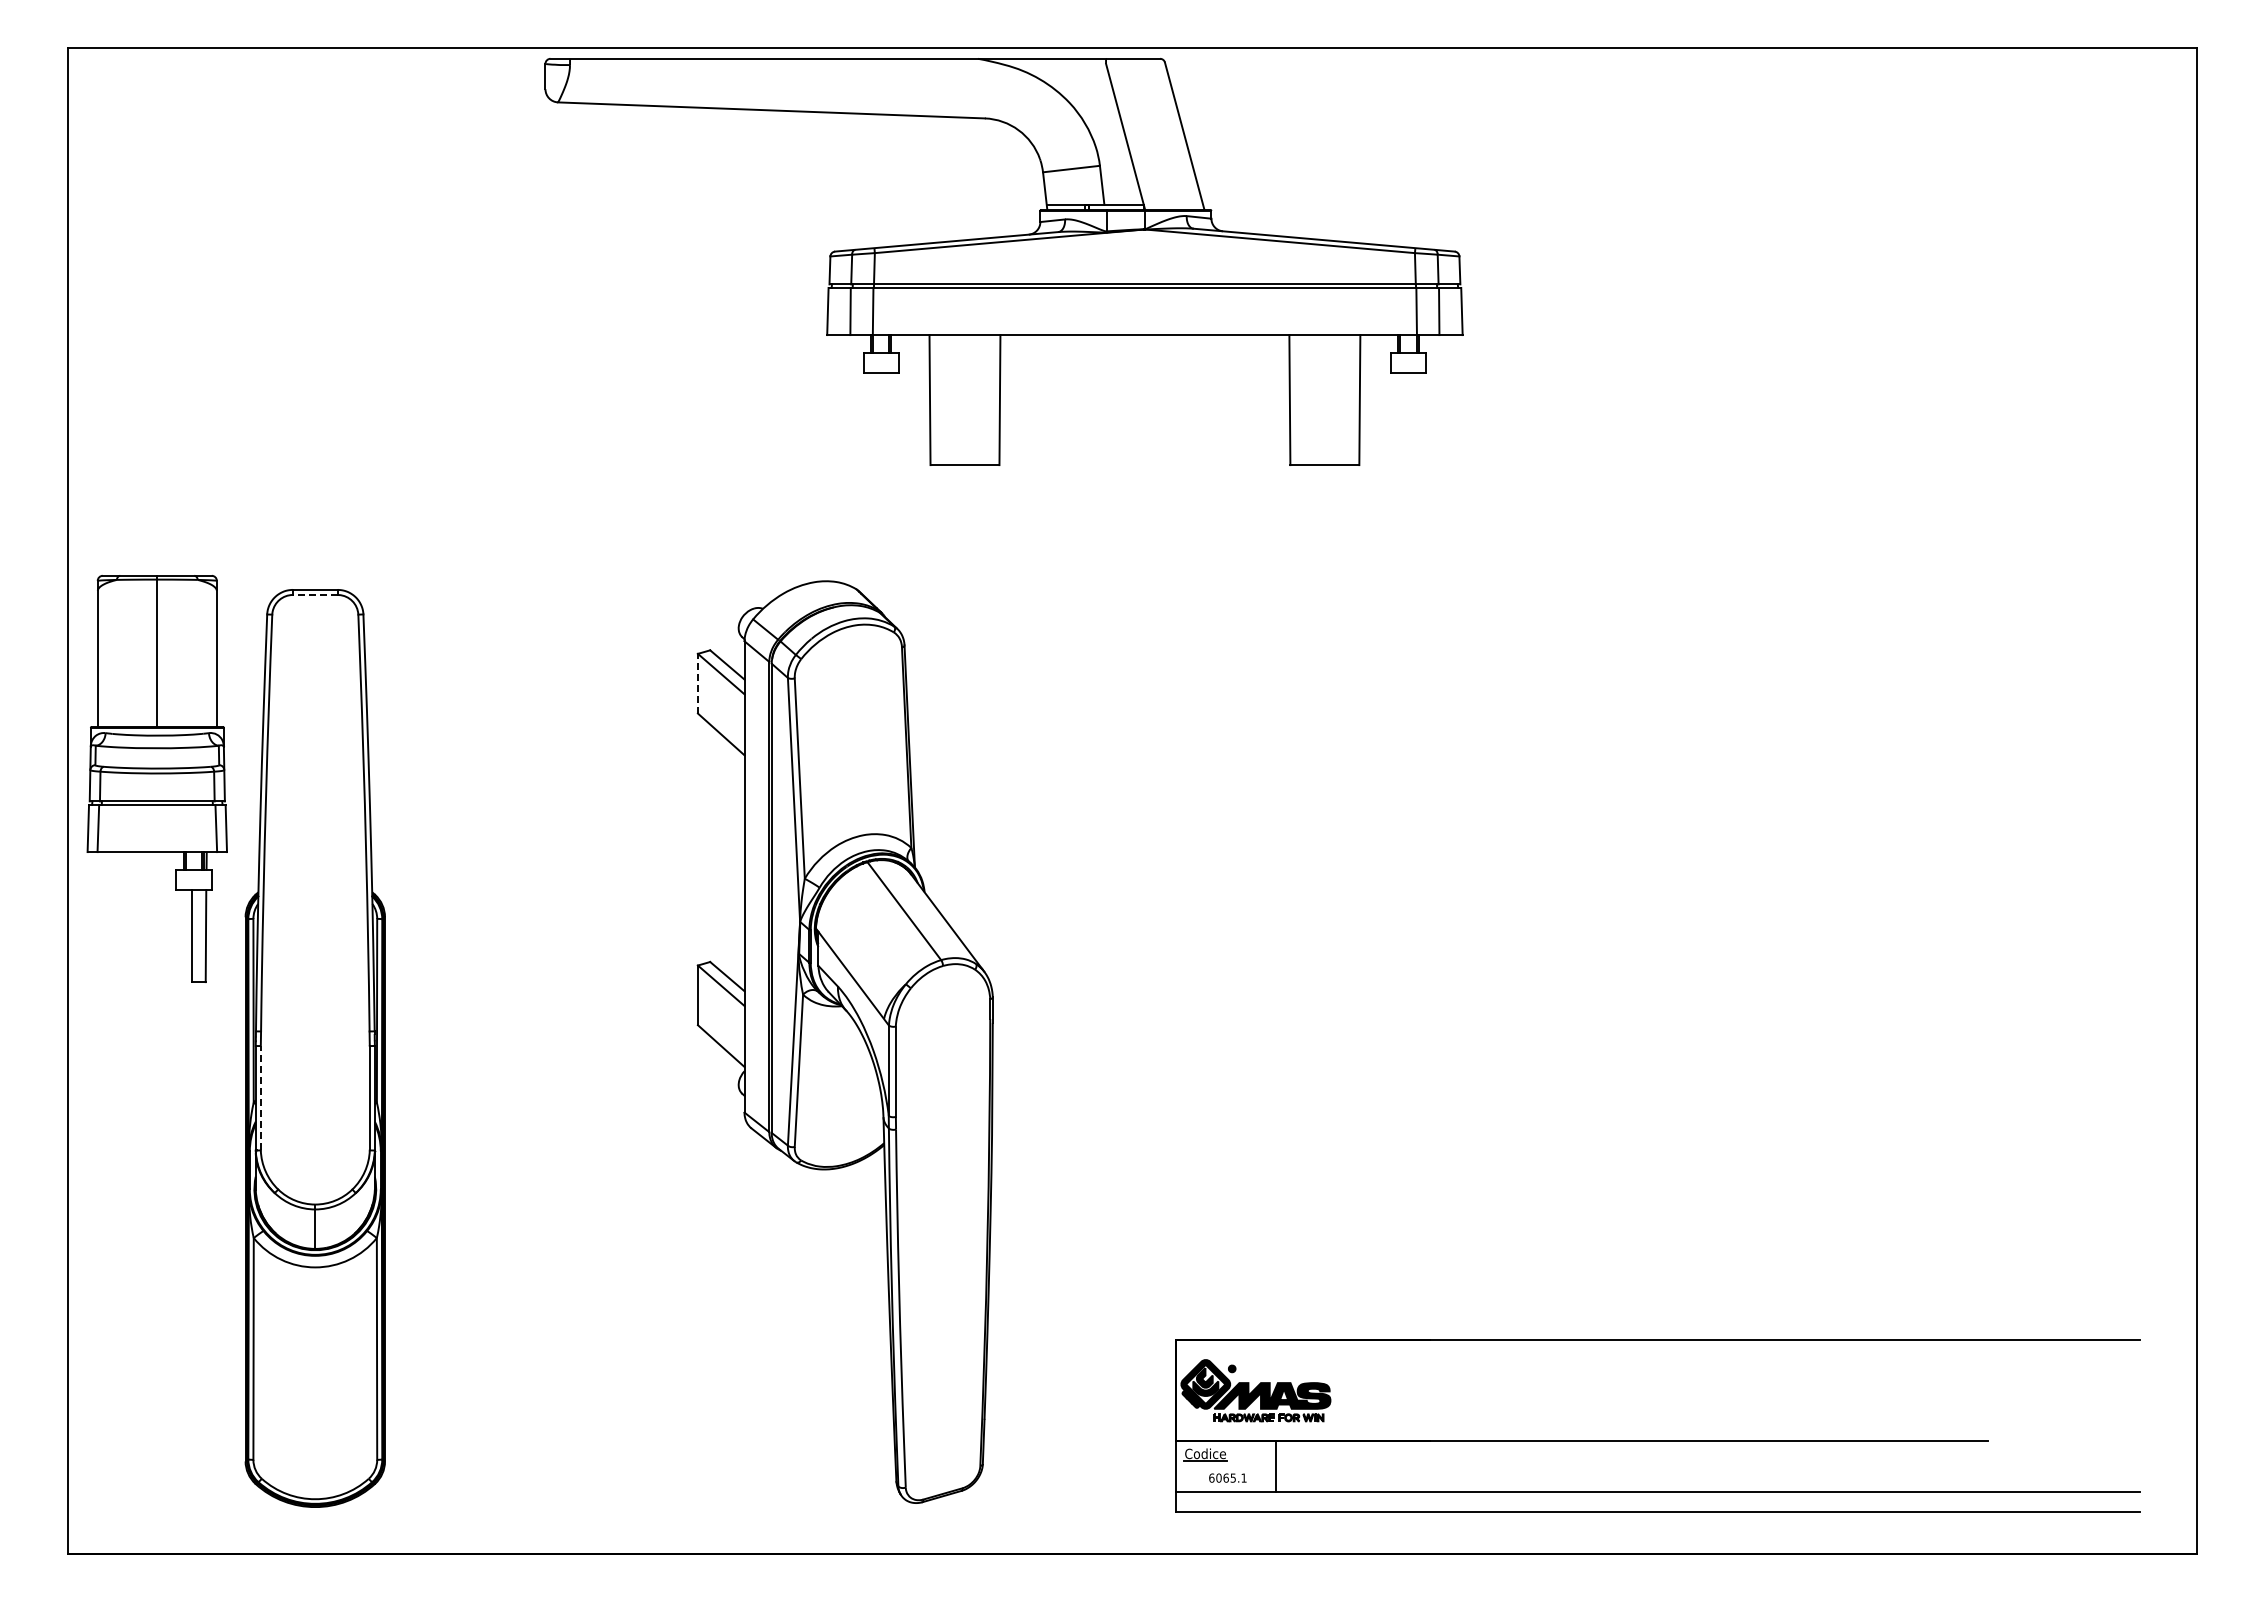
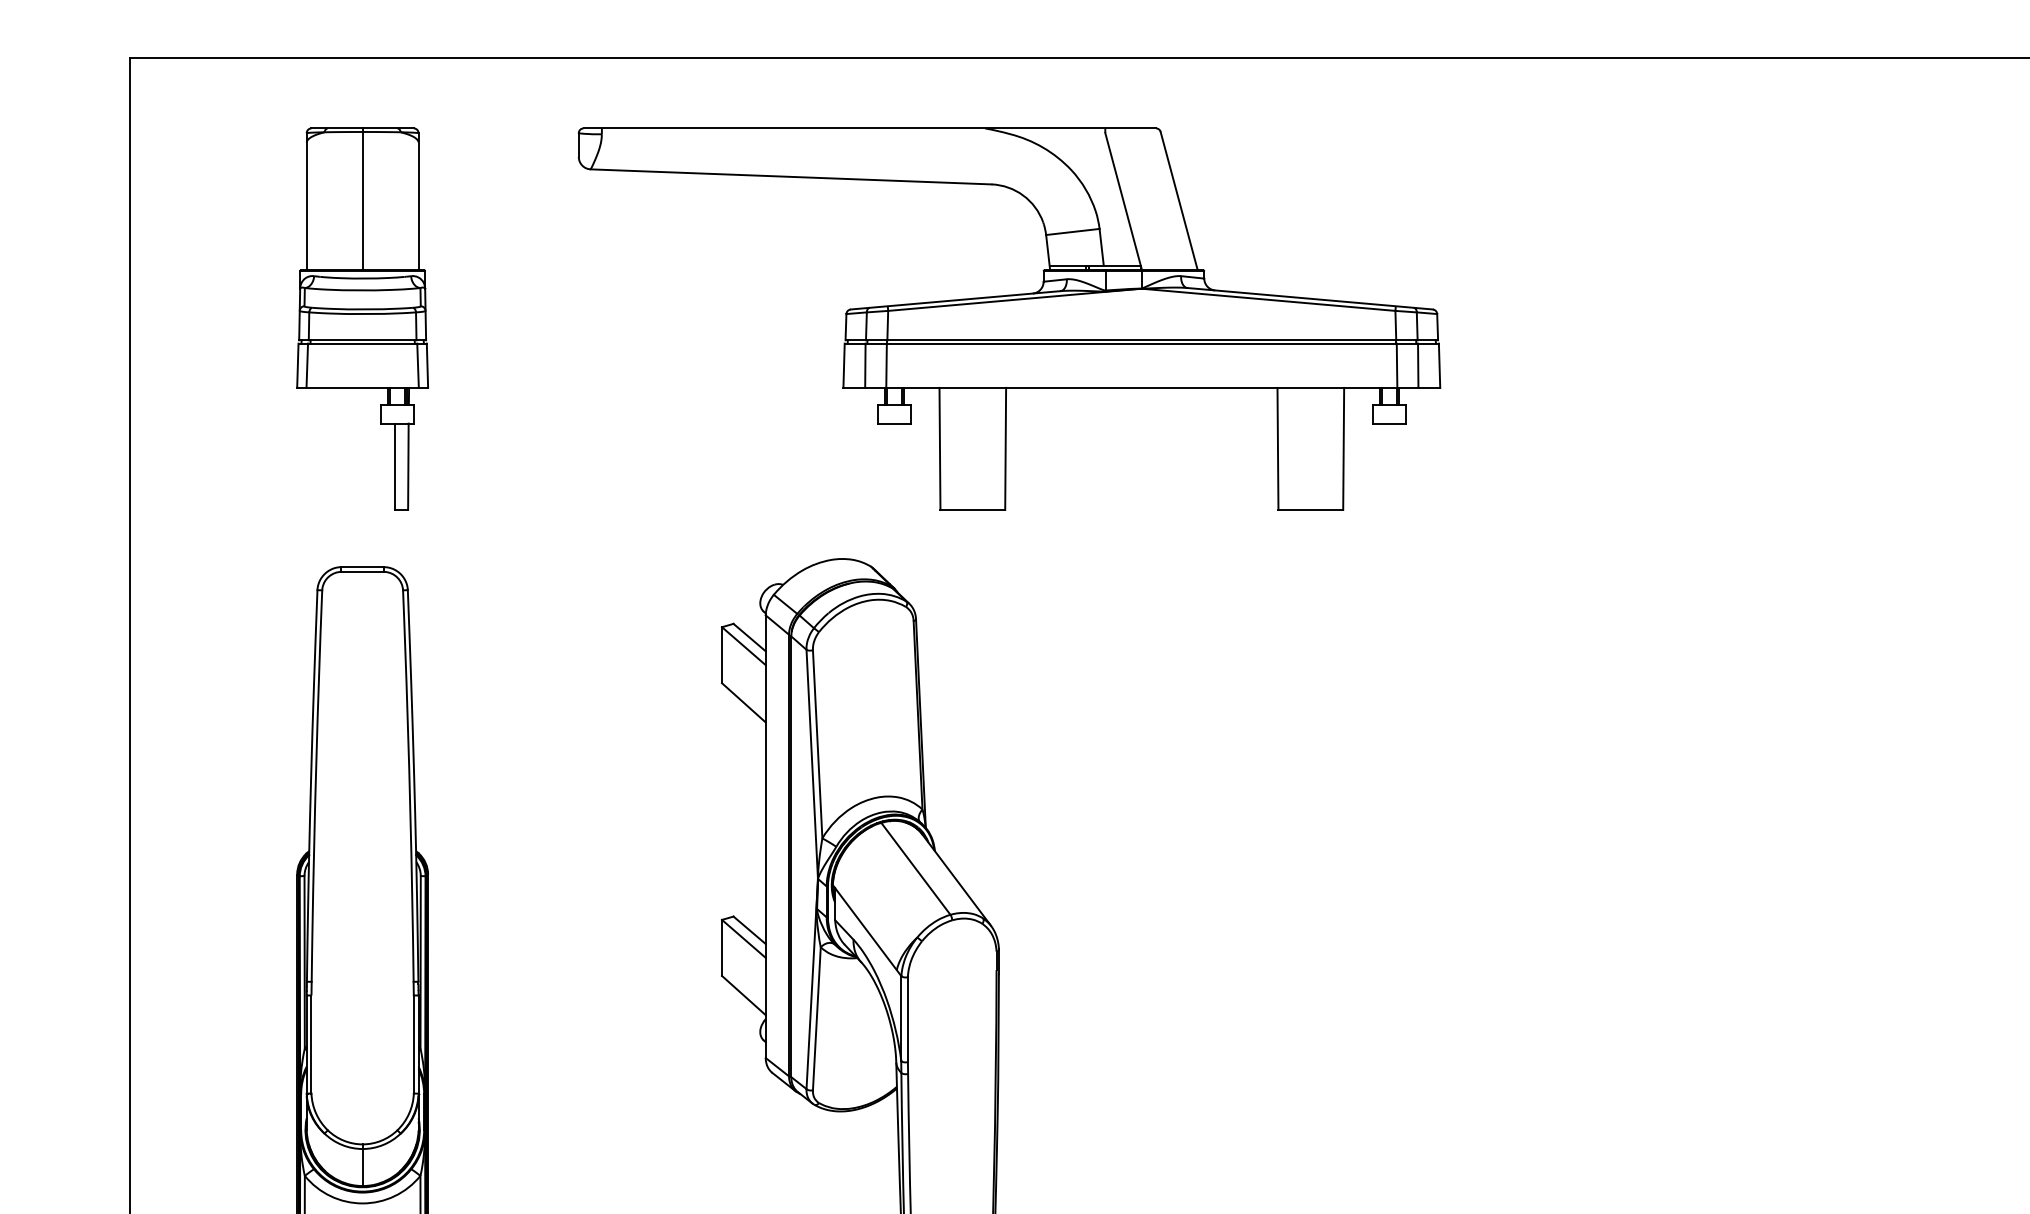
part: (1003, 261) -> (1008, 318), moved
line: (315, 594) -> (362, 571), dashed -> solid
line: (697, 683) -> (721, 655), dashed -> solid
part: (156, 778) -> (361, 318), moved
line: (260, 1097) -> (311, 1043), dashed -> solid

